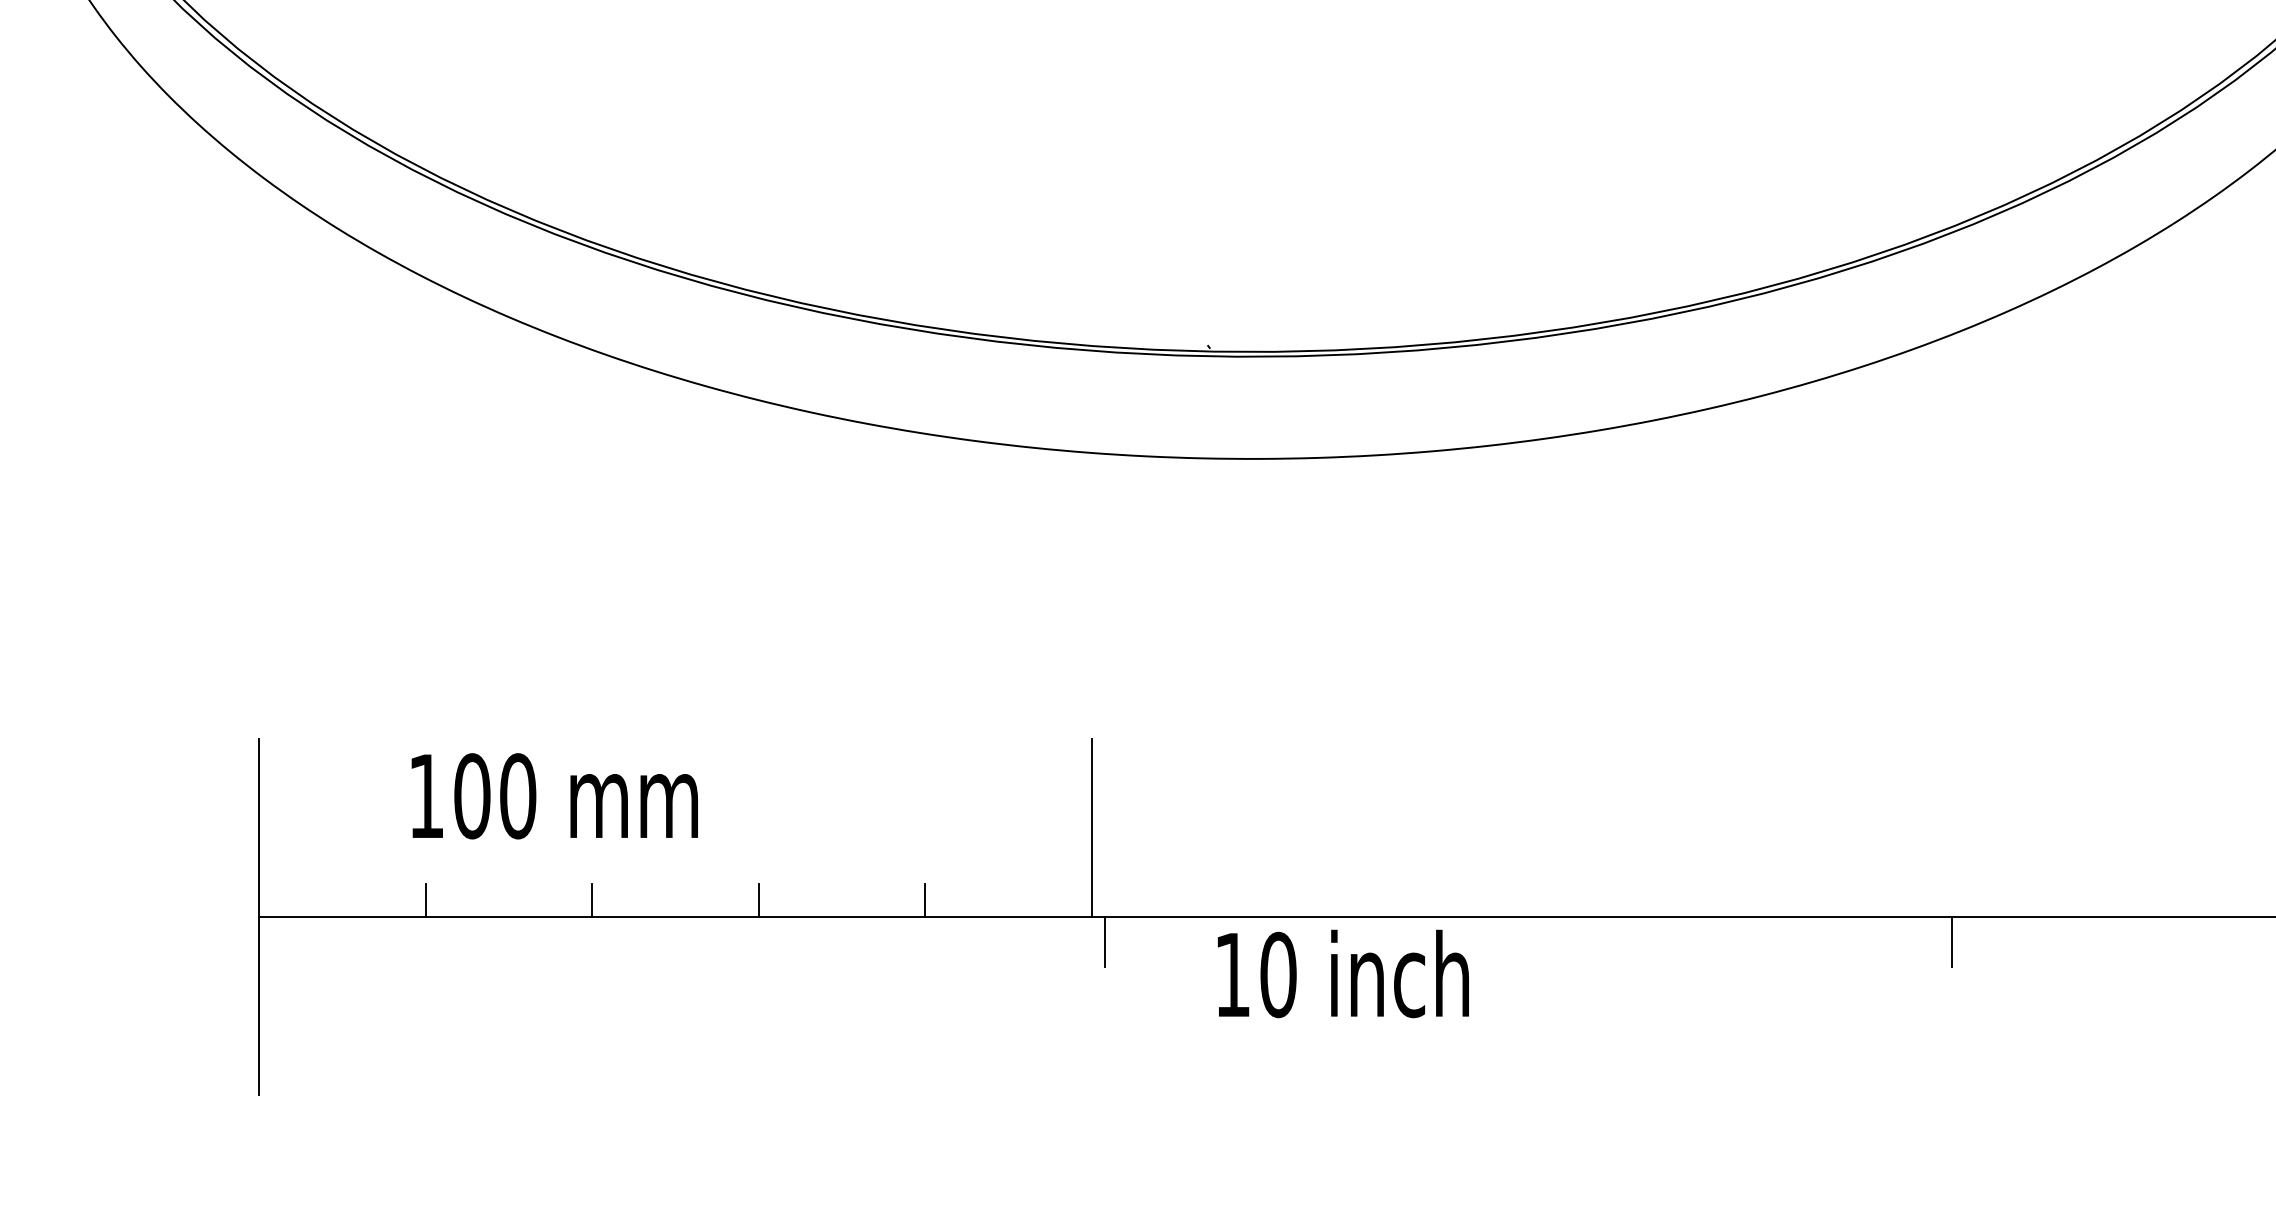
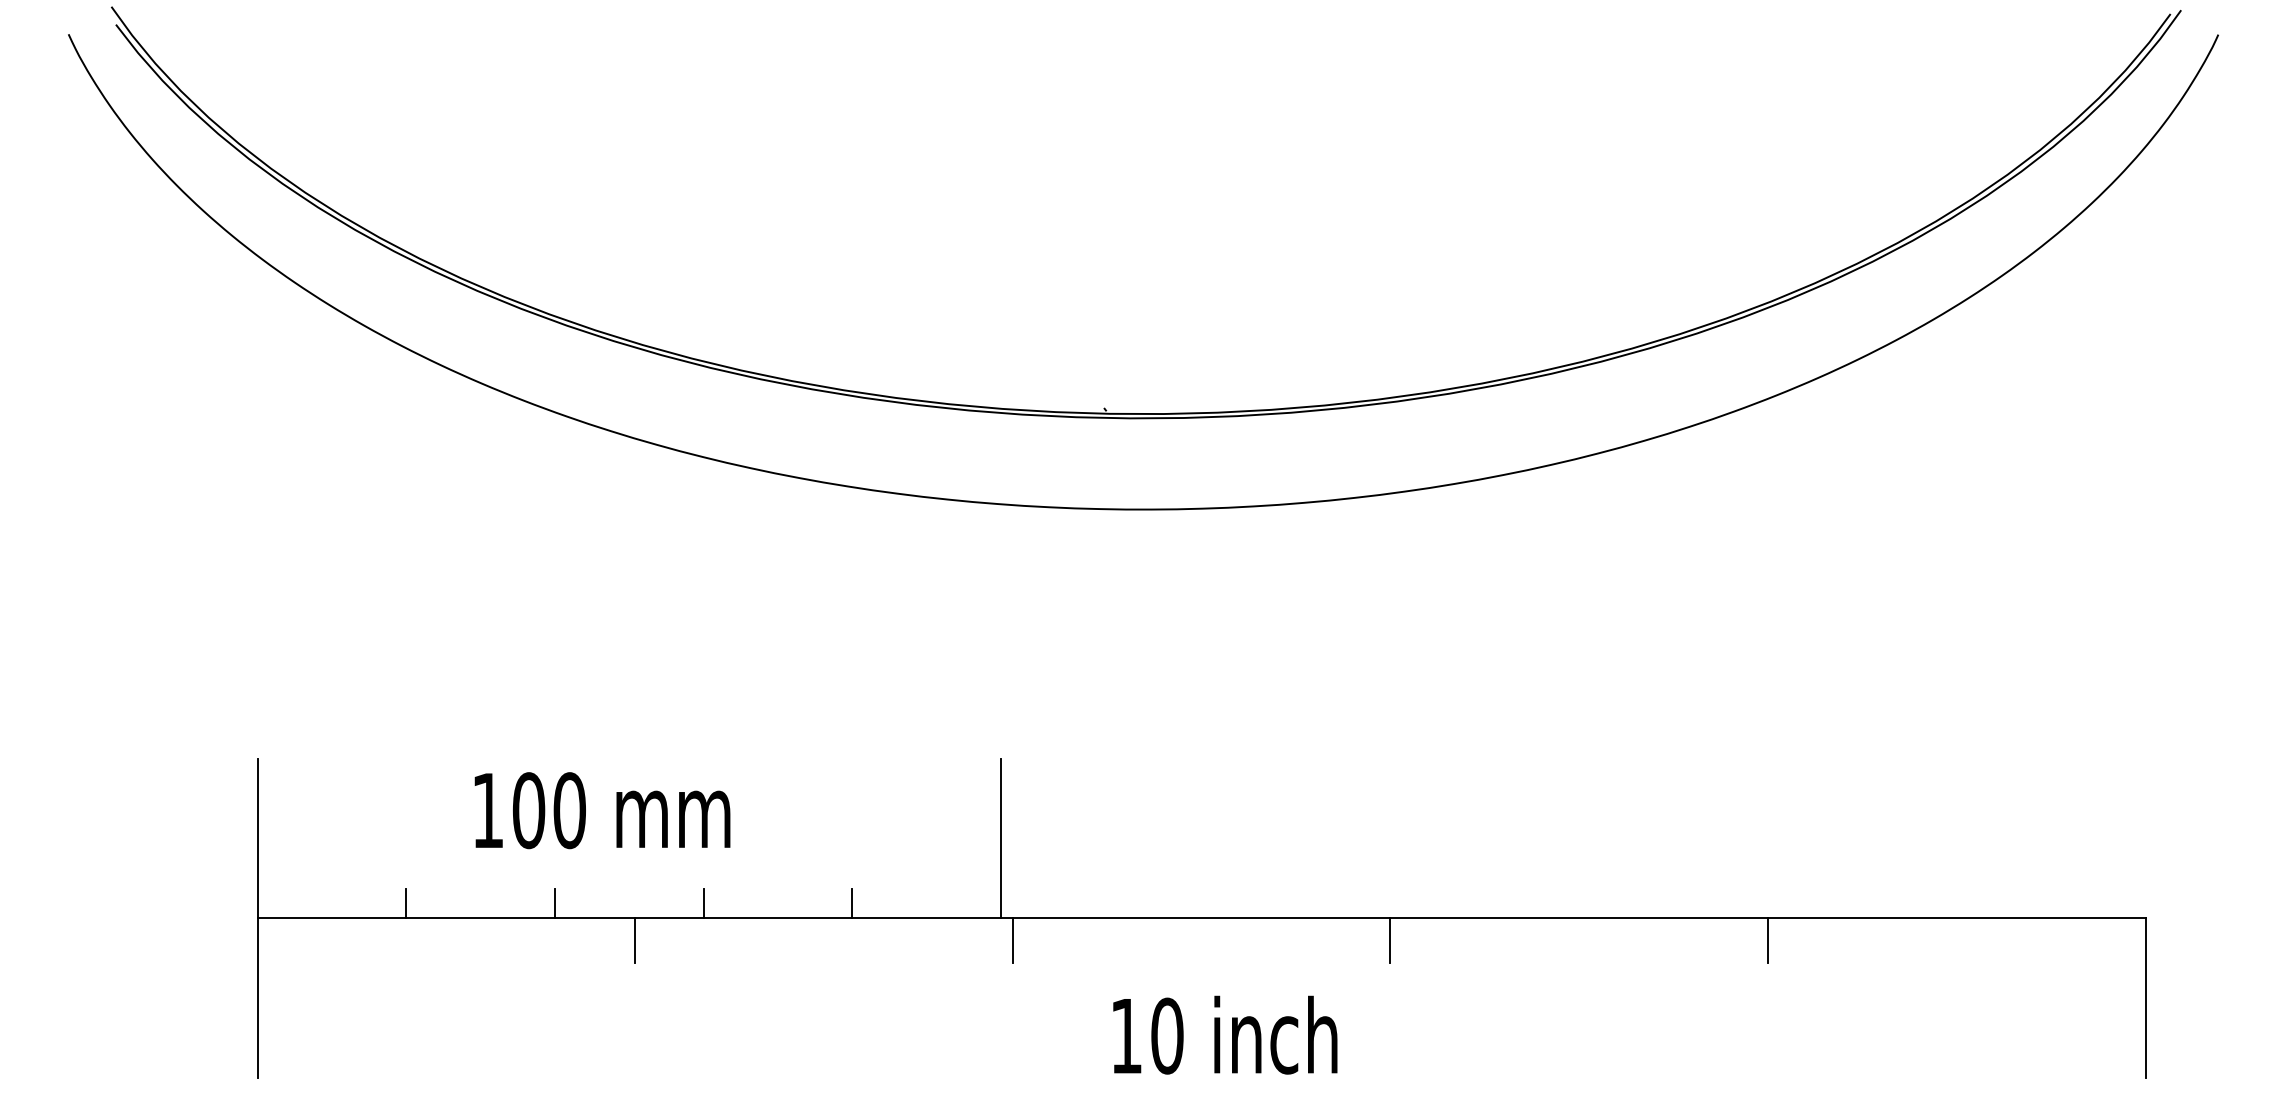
text: (554, 796) -> (602, 810), moved
line: (682, 941) -> (635, 940), added
line: (1528, 941) -> (1390, 940), added
text: (1343, 973) -> (1225, 1034), moved

